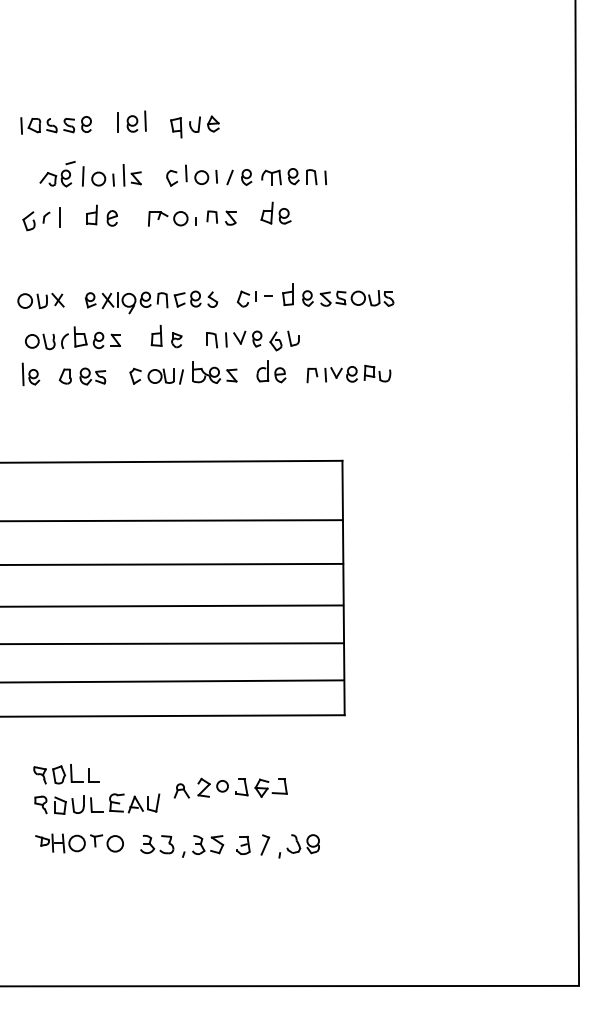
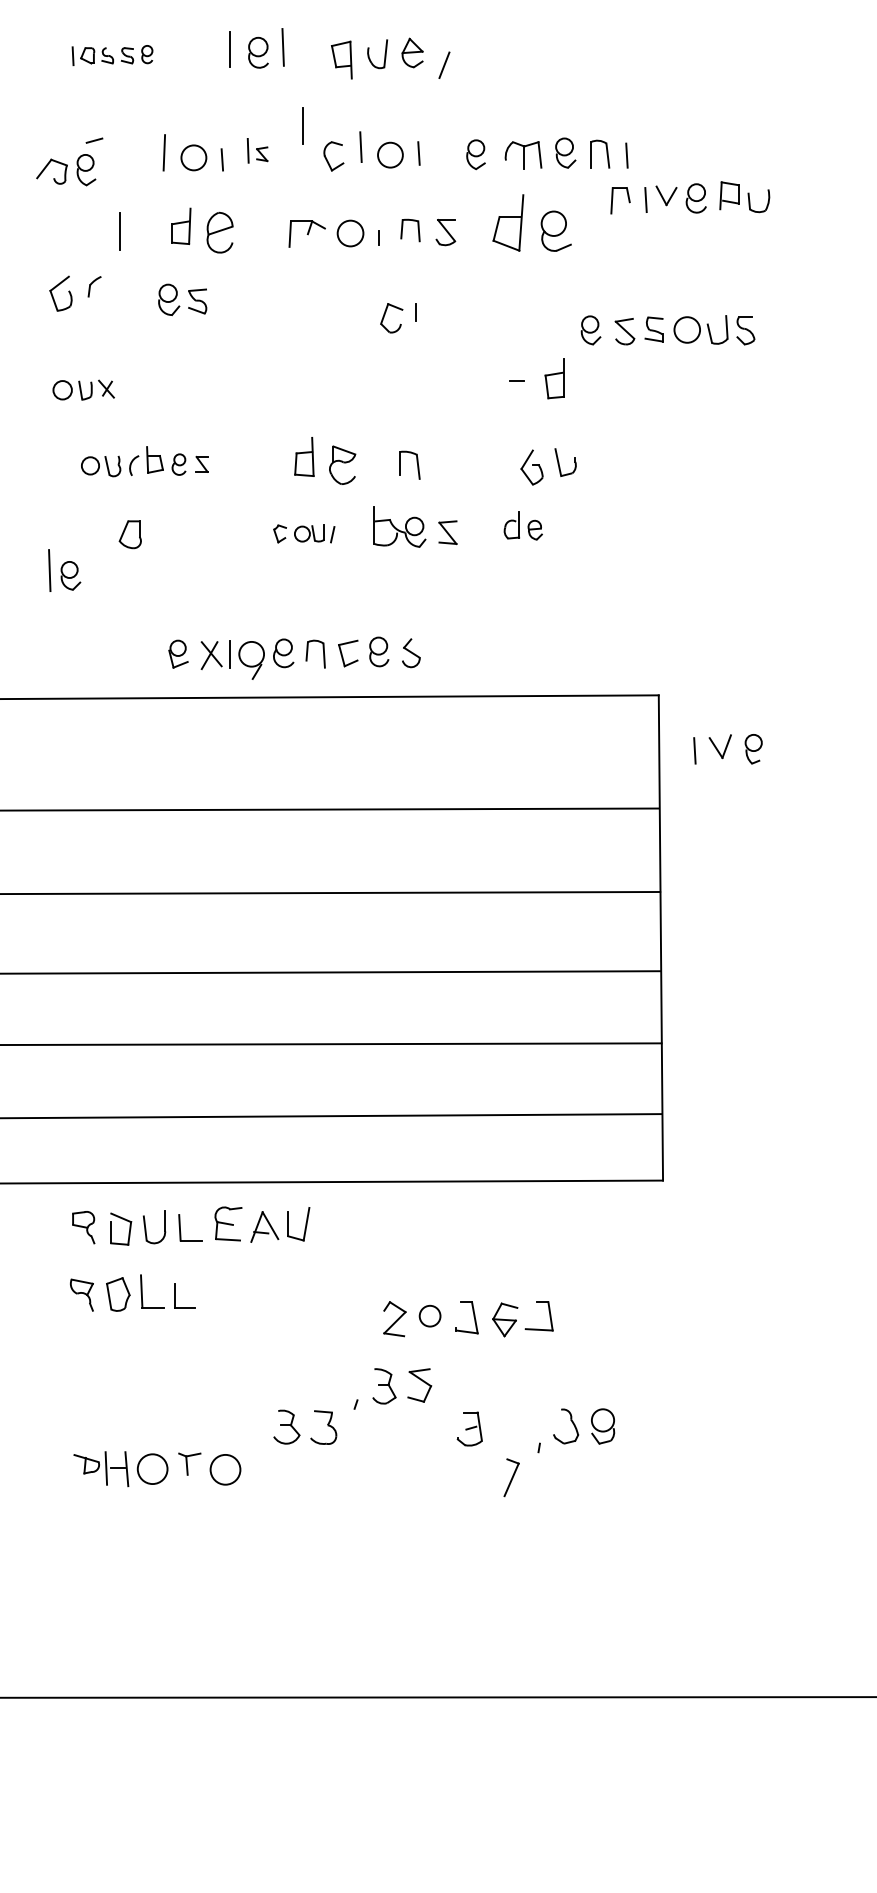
part: (55, 125) -> (111, 55), size x0.6
line: (155, 162) -> (302, 126), added
part: (57, 174) -> (69, 162), moved
part: (131, 175) -> (256, 151), size x0.6
line: (229, 177) -> (443, 65), moved
part: (275, 212) -> (531, 221), size x1.4
part: (111, 218) -> (218, 233), size x1.4
part: (36, 221) -> (75, 294), moved
part: (246, 298) -> (397, 317), moved
part: (348, 298) -> (668, 330), moved
part: (40, 300) -> (82, 389), size x0.7
part: (151, 302) -> (294, 658), moved
part: (72, 338) -> (143, 461), size x0.7
part: (243, 338) -> (727, 748), moved
part: (176, 340) -> (342, 465), size x1.4
part: (271, 371) -> (523, 524), size x0.7
part: (30, 374) -> (63, 570), moved
part: (348, 374) -> (689, 198), moved
part: (156, 375) -> (304, 532), size x0.6
part: (92, 376) -> (181, 299), moved
part: (181, 790) -> (351, 1324), removed
part: (97, 803) -> (191, 1224), moved
part: (79, 843) -> (157, 1469), moved
part: (265, 844) -> (511, 1476), moved
part: (203, 846) -> (393, 1389), moved

